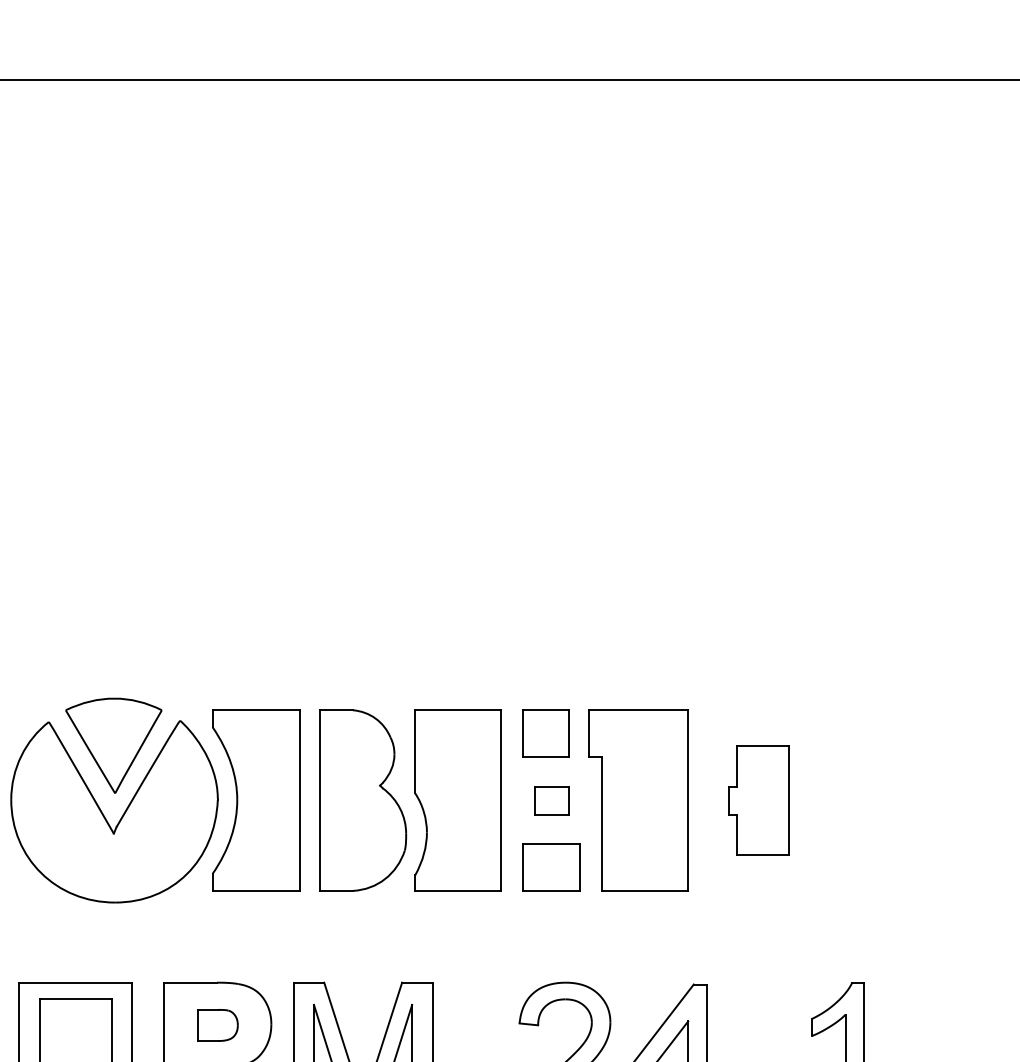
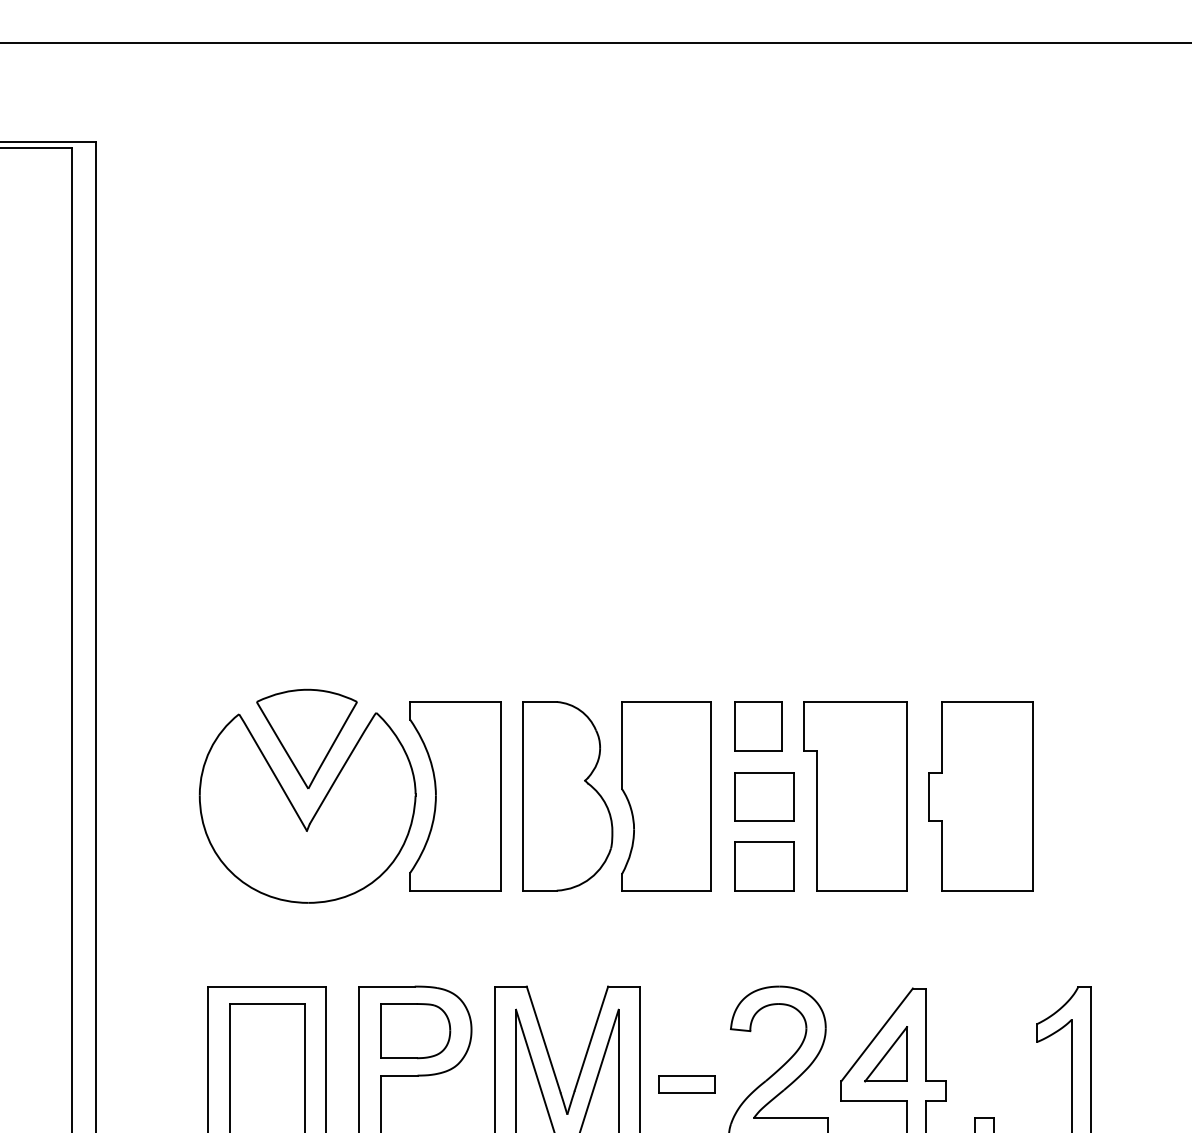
part: (551, 800) -> (764, 796), size x1.67
part: (758, 800) -> (980, 796), size x1.67
part: (217, 1025) -> (415, 1031), size x1.67

